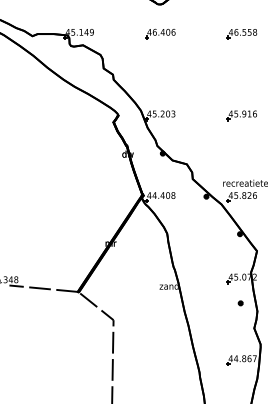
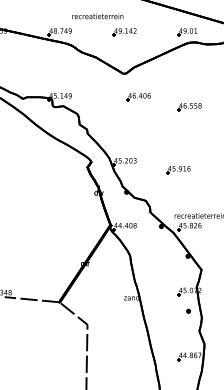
part: (160, 34) -> (138, 97), moved
part: (241, 34) -> (189, 107), moved
part: (241, 116) -> (178, 170), moved

